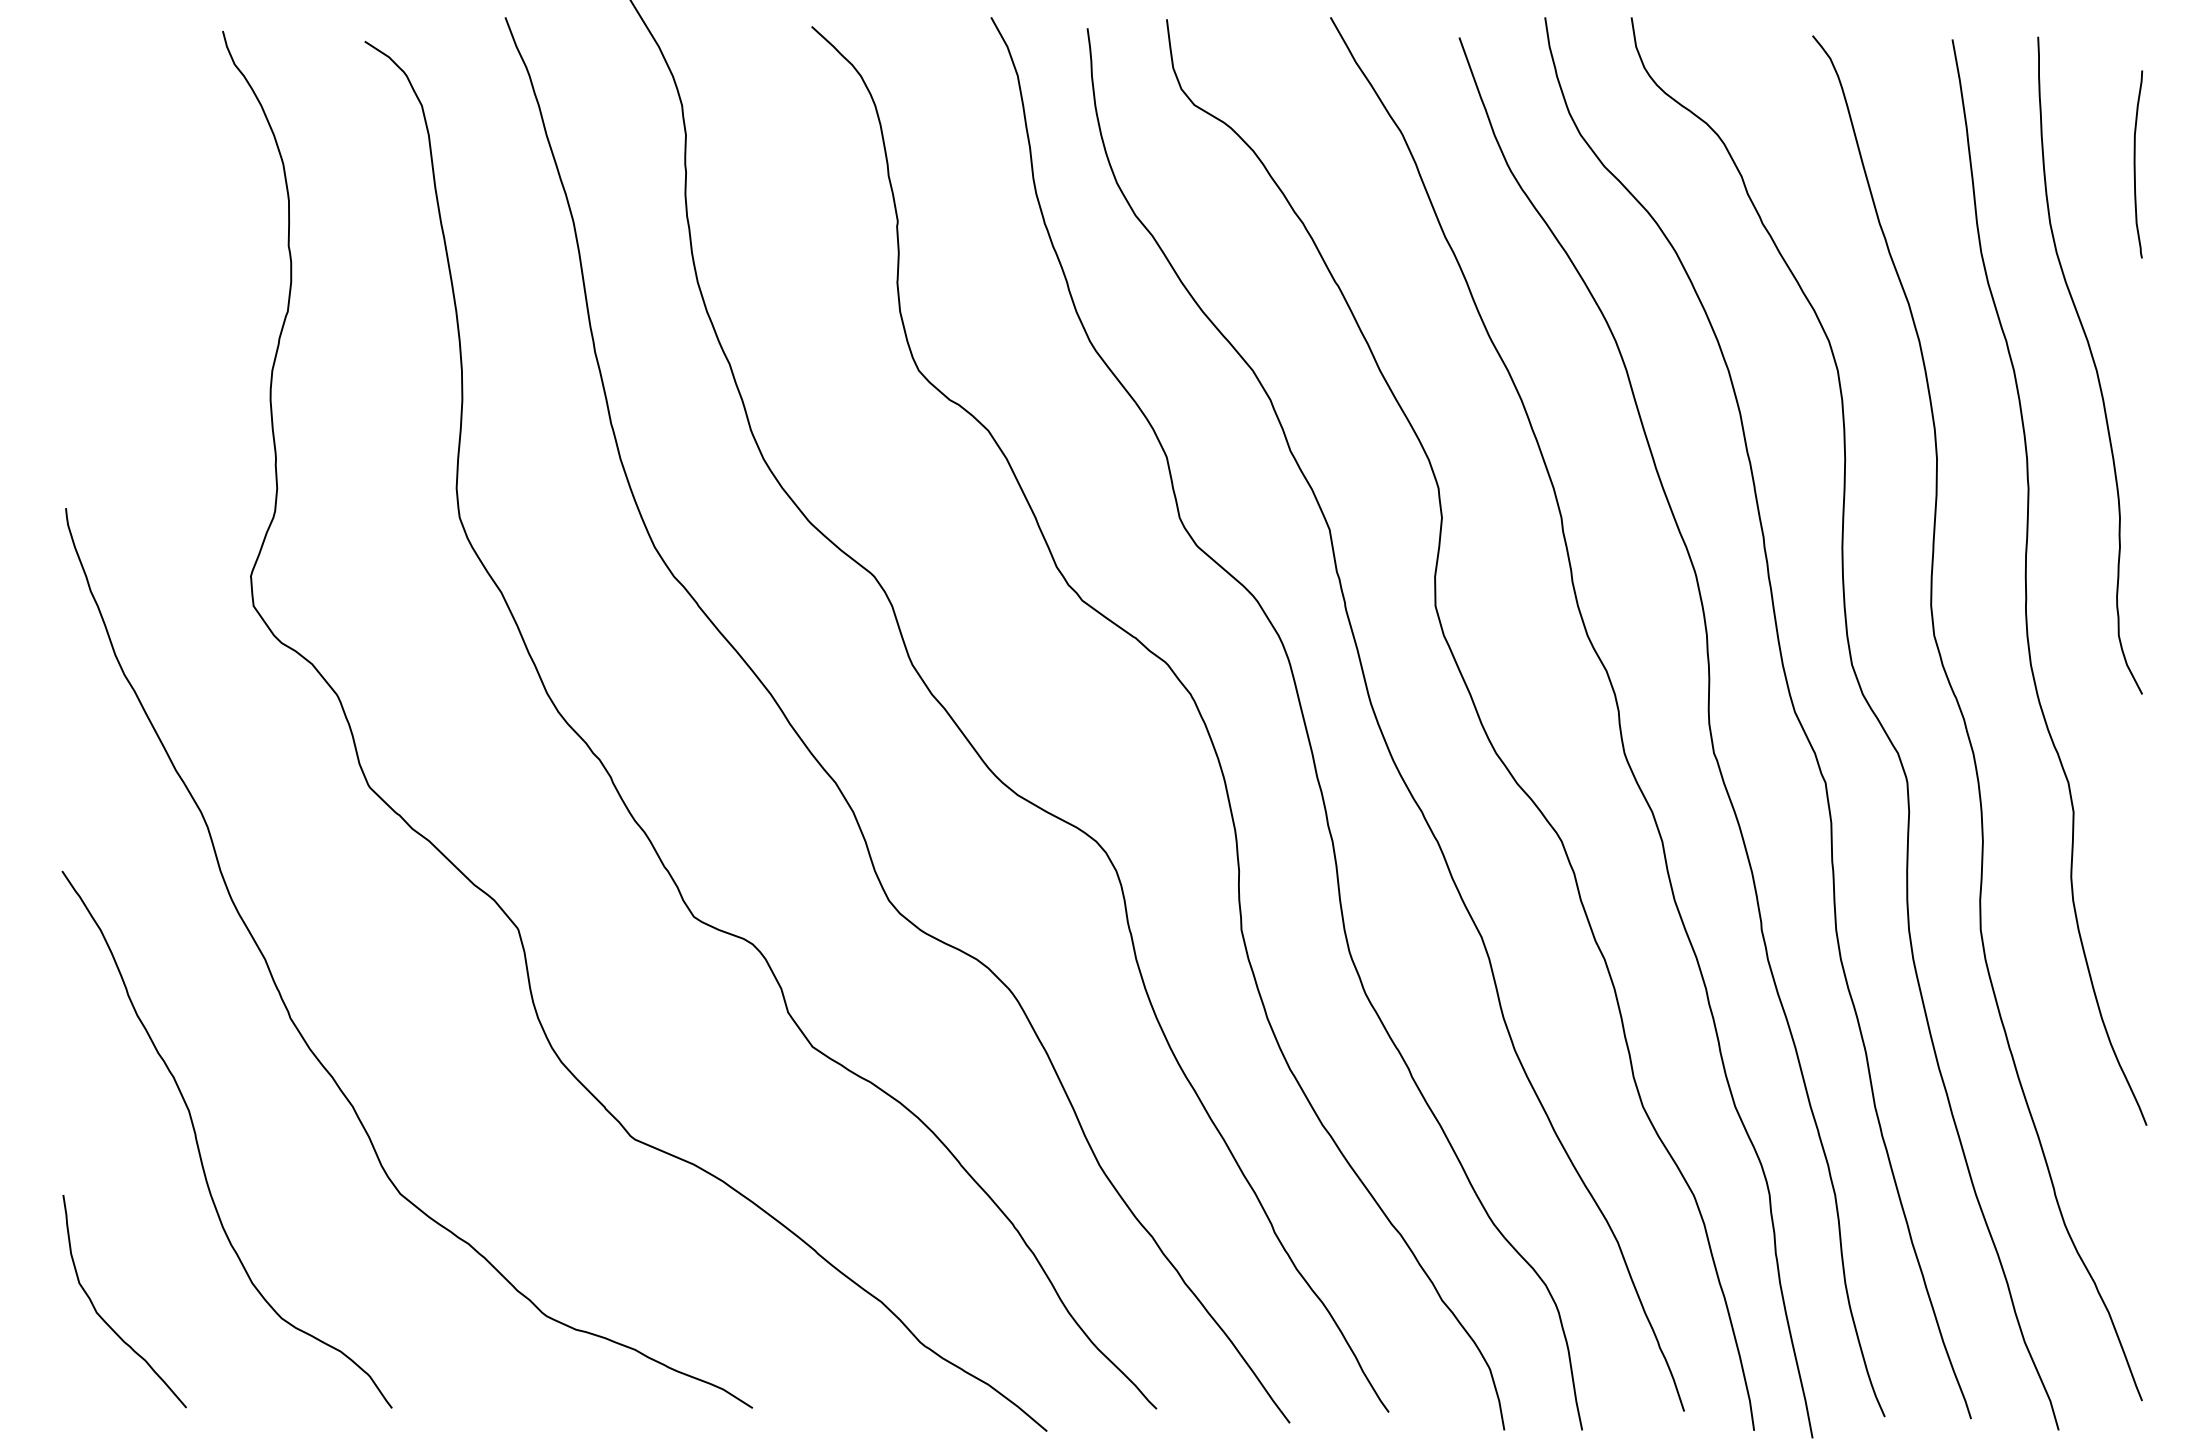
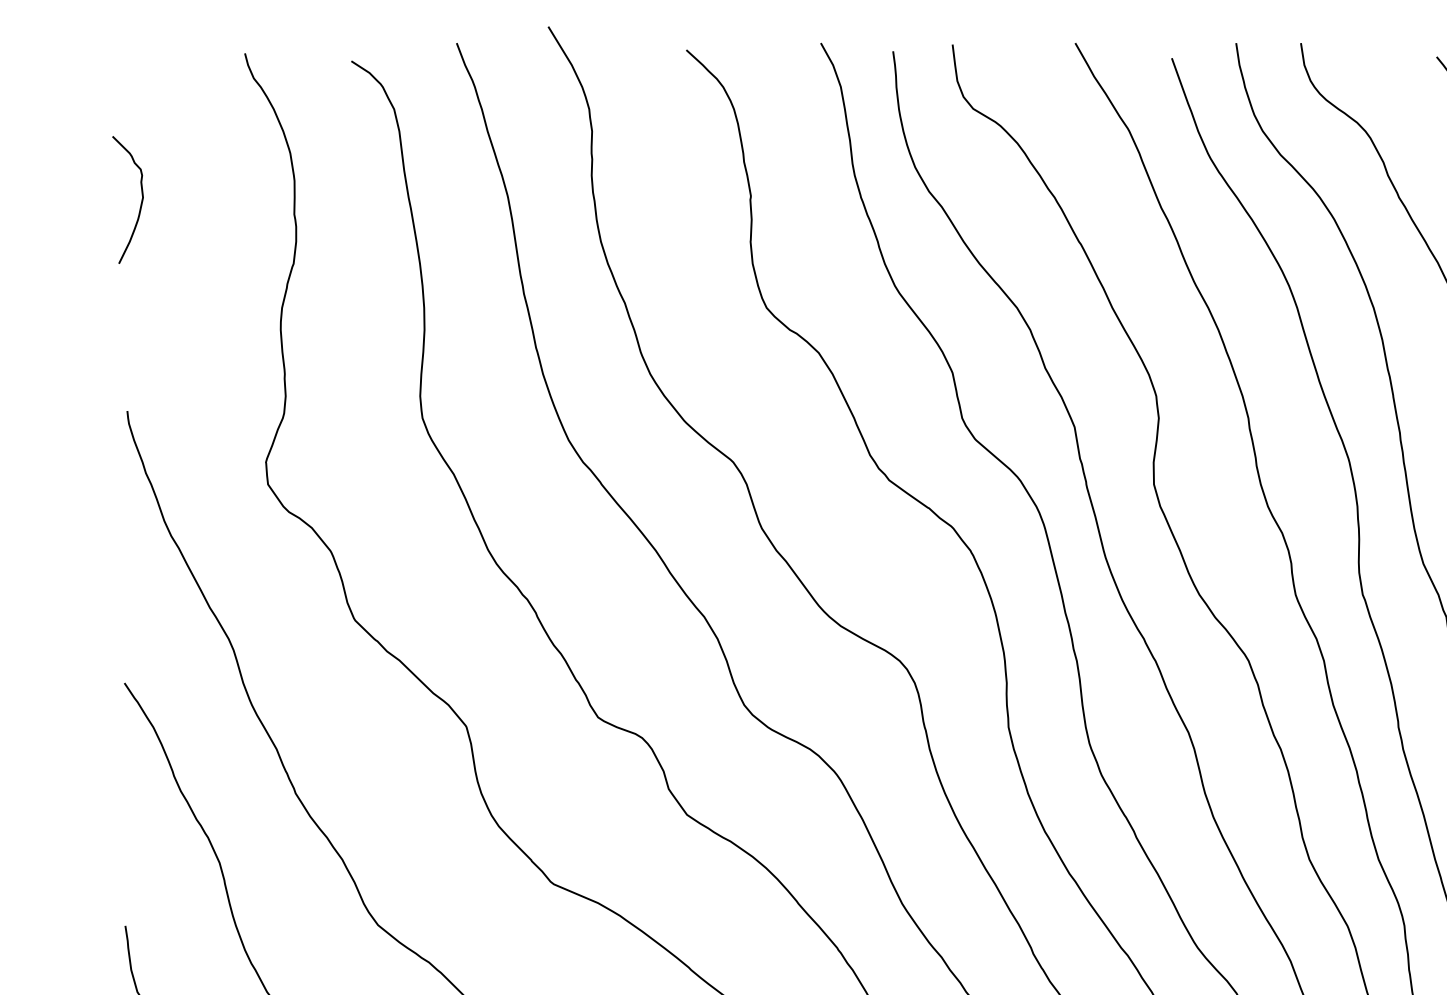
curve: (84, 228) -> (141, 201), added

